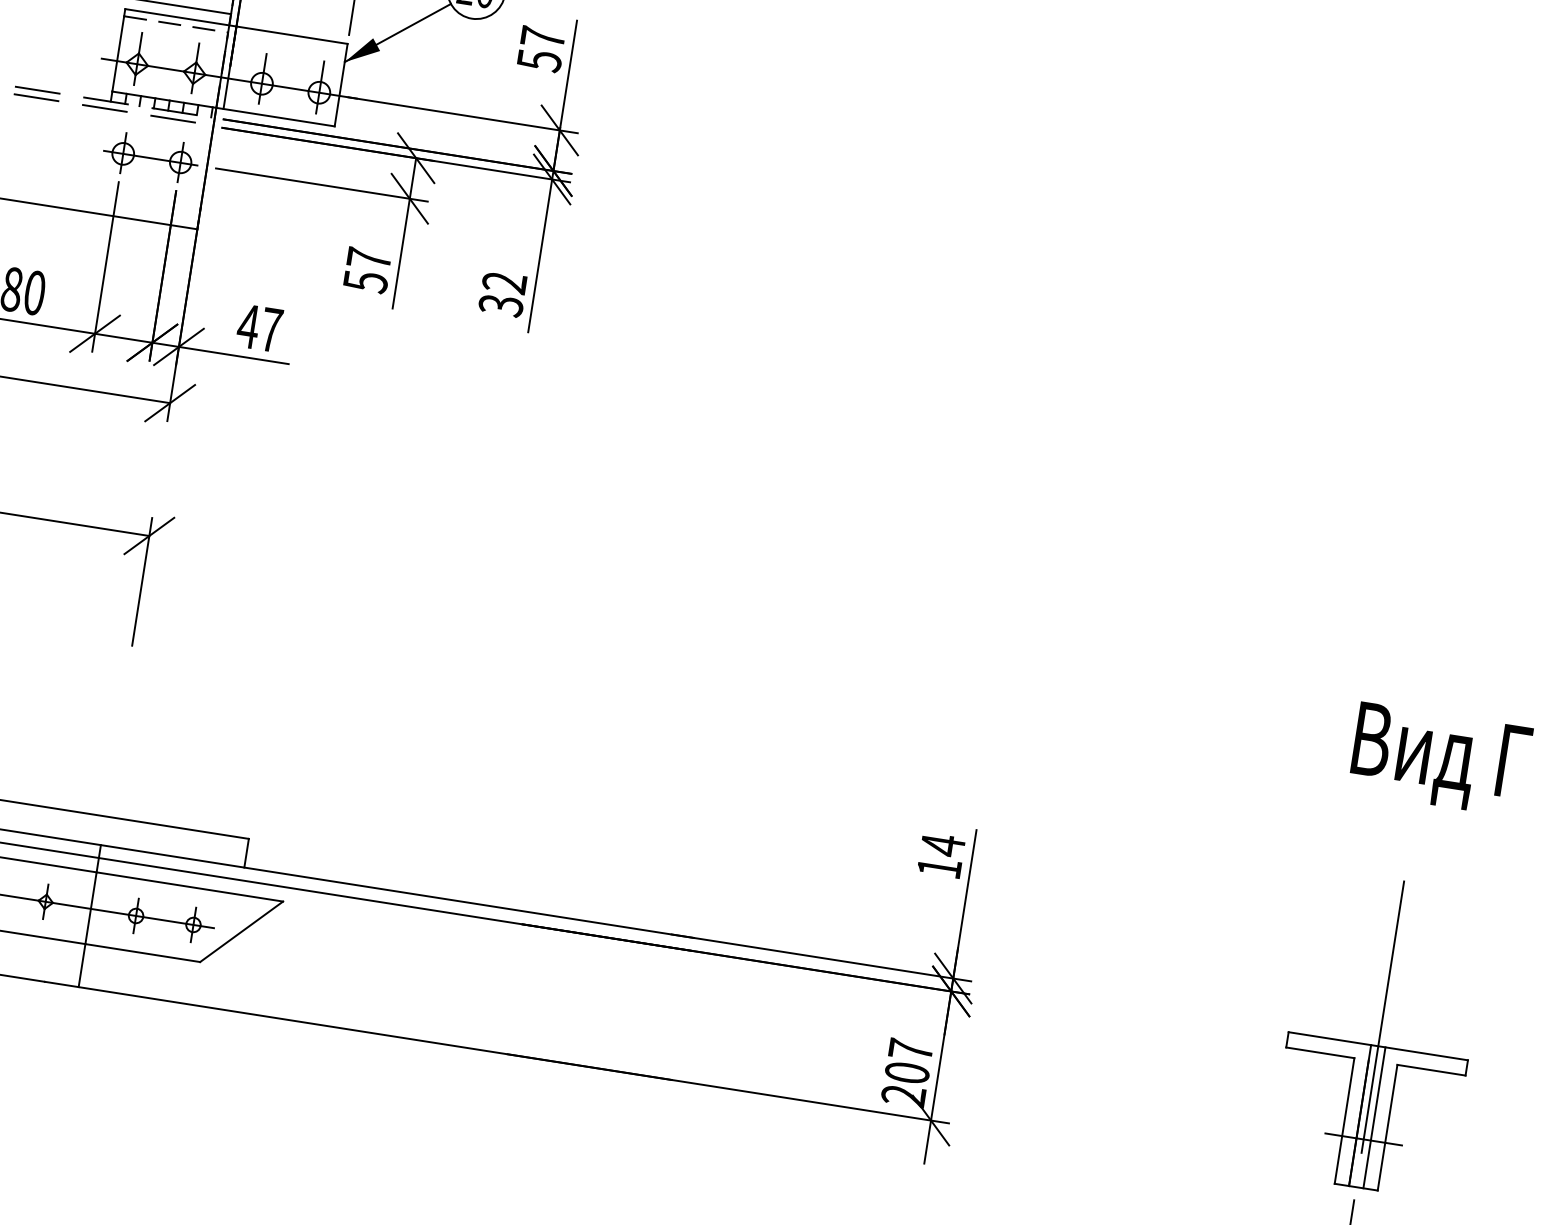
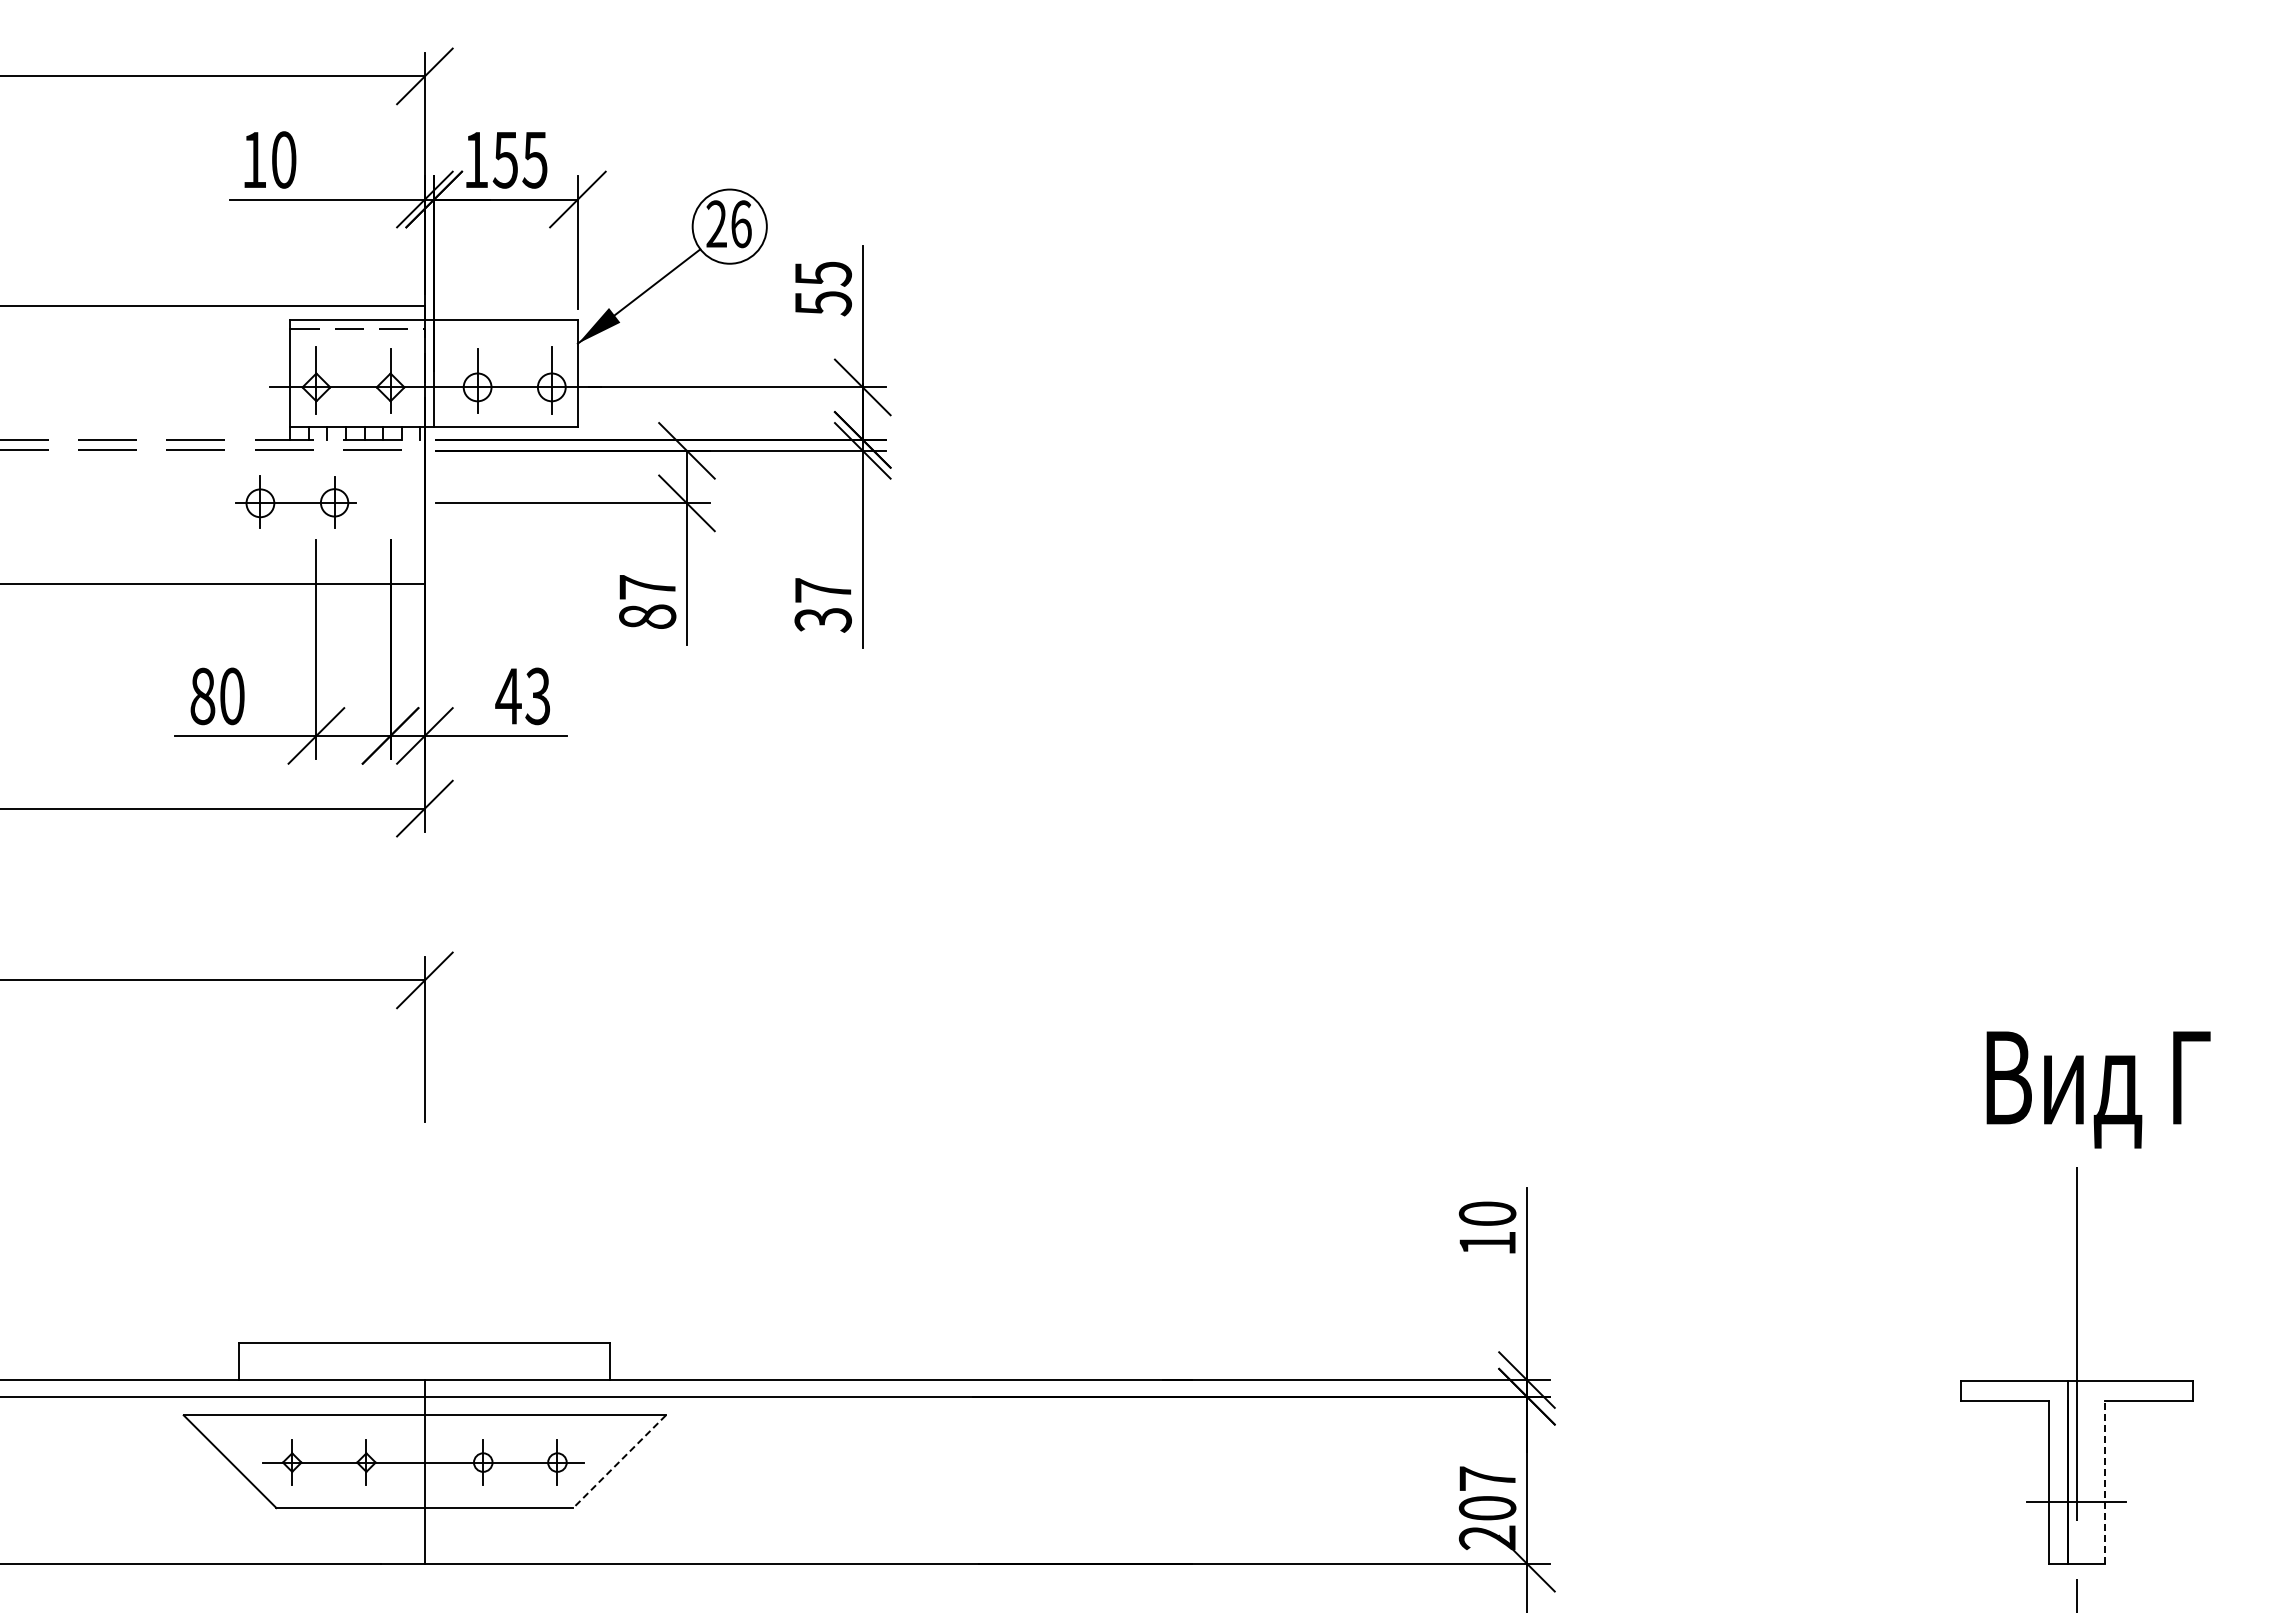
text: (543, 37) -> (823, 273), 57 -> 55
part: (150, 156) -> (295, 501), moved
text: (365, 281) -> (647, 616), 57 -> 87
text: (504, 282) -> (822, 590), 32 -> 37
text: (270, 330) -> (537, 696), 47 -> 43
text: (1440, 759) -> (2098, 1089), moved
text: (942, 844) -> (1487, 1213), 14 -> 10
line: (241, 931) -> (619, 1461), solid -> dashed
line: (1374, 1117) -> (2086, 1472), removed
line: (1387, 1126) -> (2104, 1481), solid -> dashed

